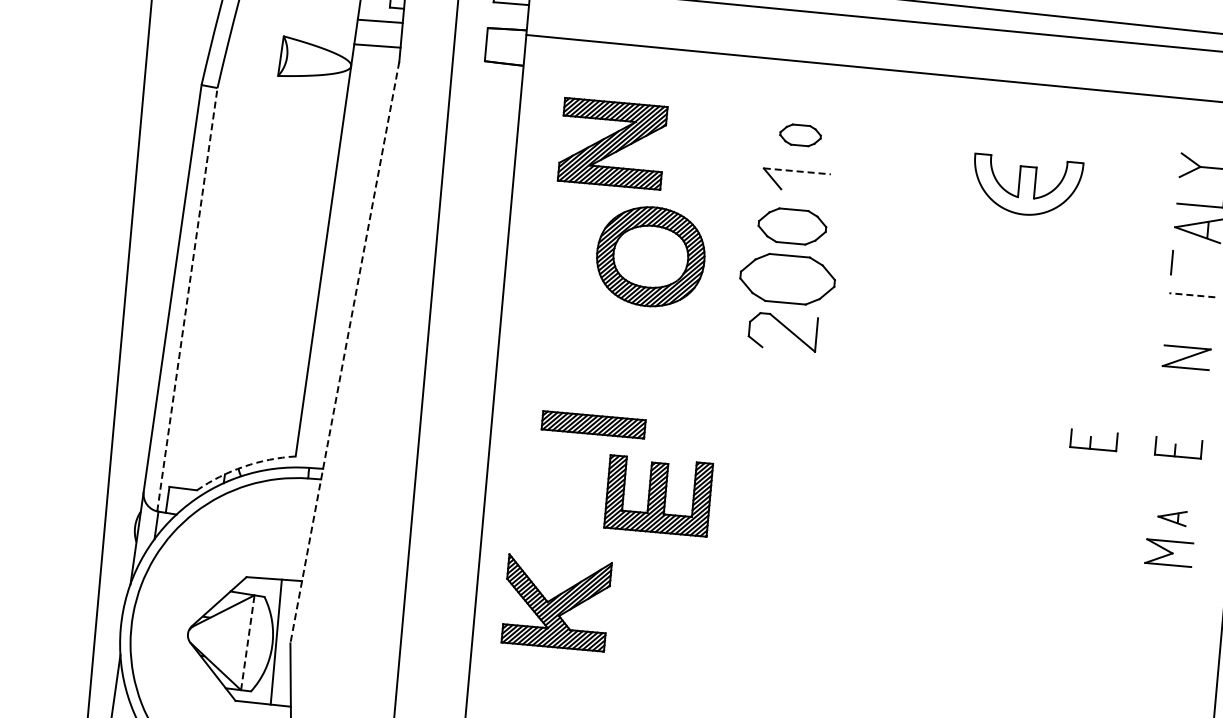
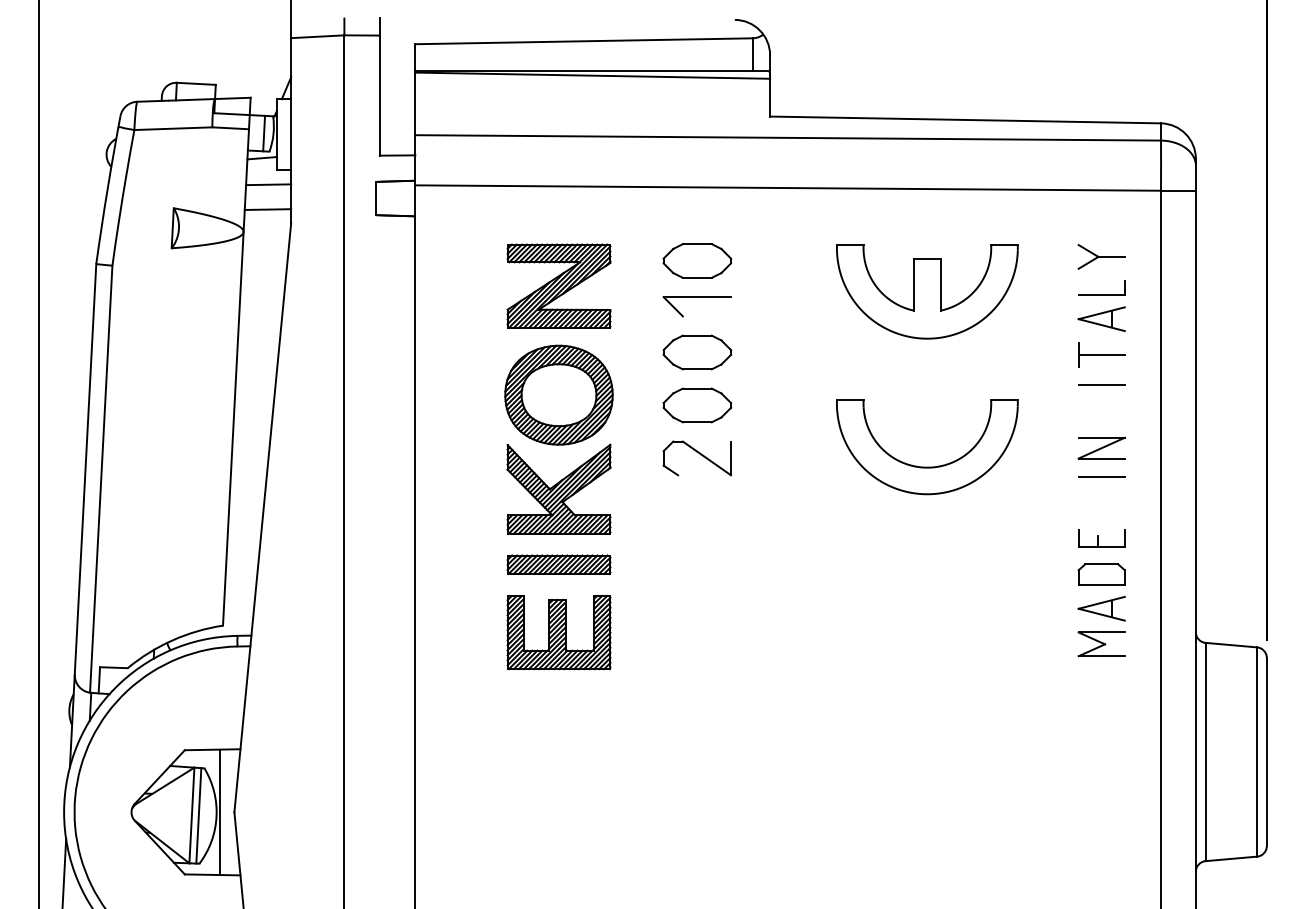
part: (800, 134) -> (697, 260), size x1.67
part: (612, 143) -> (558, 285), moved
line: (797, 171) -> (697, 297), dashed -> solid
part: (1027, 186) -> (927, 291), size x1.67
line: (1194, 264) -> (1101, 354), added
part: (787, 279) -> (697, 405), size x0.71
line: (1192, 295) -> (1101, 385), dashed -> solid
line: (187, 300) -> (101, 479), dashed -> solid
line: (344, 352) -> (262, 517), dashed -> solid
part: (1011, 360) -> (927, 466), added
line: (1183, 386) -> (1101, 477), added
part: (593, 424) -> (558, 564), moved
part: (1093, 440) -> (1016, 538), removed
arc: (244, 466) -> (172, 640), dashed -> solid
part: (1175, 483) -> (1101, 574), added
part: (658, 495) -> (558, 632), moved
part: (1172, 517) -> (1101, 608), size x1.67
part: (556, 602) -> (558, 488), moved
line: (247, 642) -> (191, 815), dashed -> solid
line: (254, 643) -> (198, 815), added

